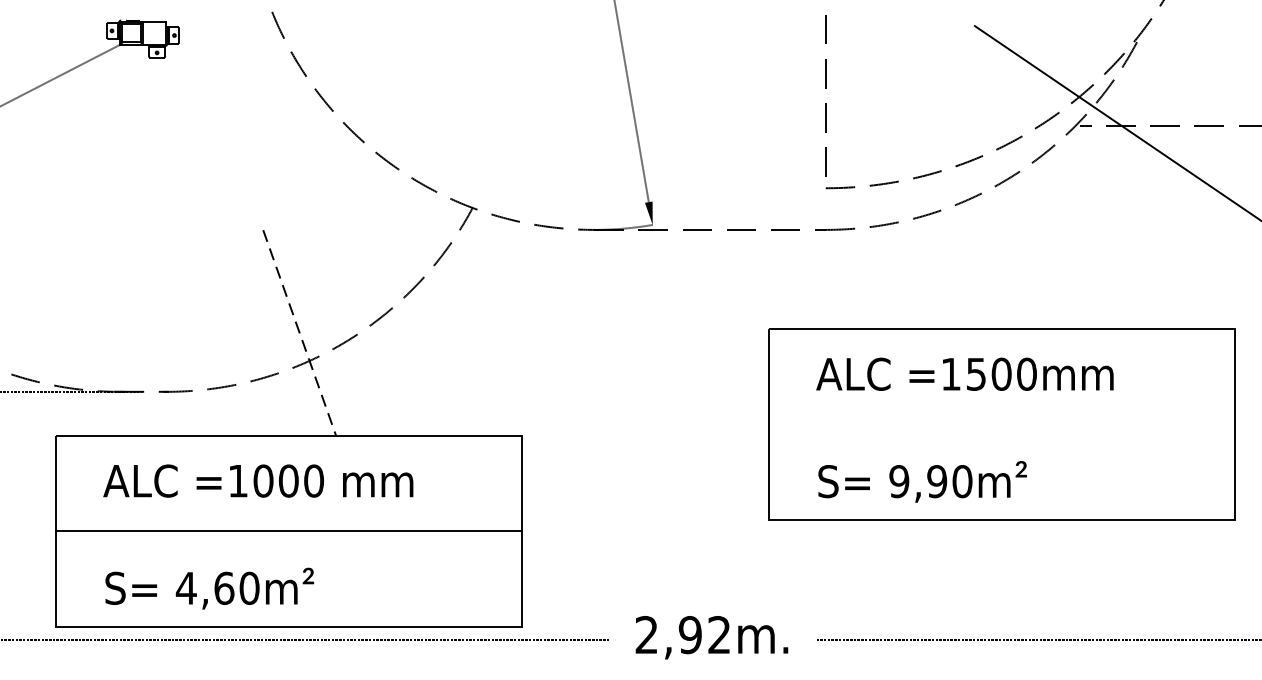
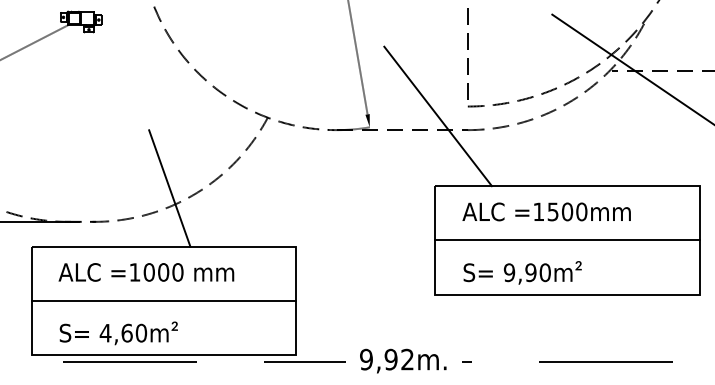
line: (772, 205) -> (437, 116), added
line: (299, 332) -> (169, 188), dashed -> solid
line: (1001, 424) -> (567, 240), added
text: (646, 634) -> (366, 359), 2,92m. -> 9,92m.

